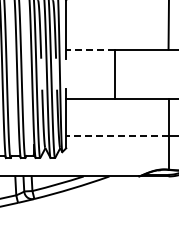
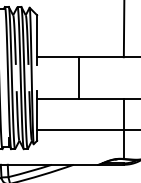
line: (90, 49) -> (57, 57), dashed -> solid
line: (116, 135) -> (79, 130), dashed -> solid

